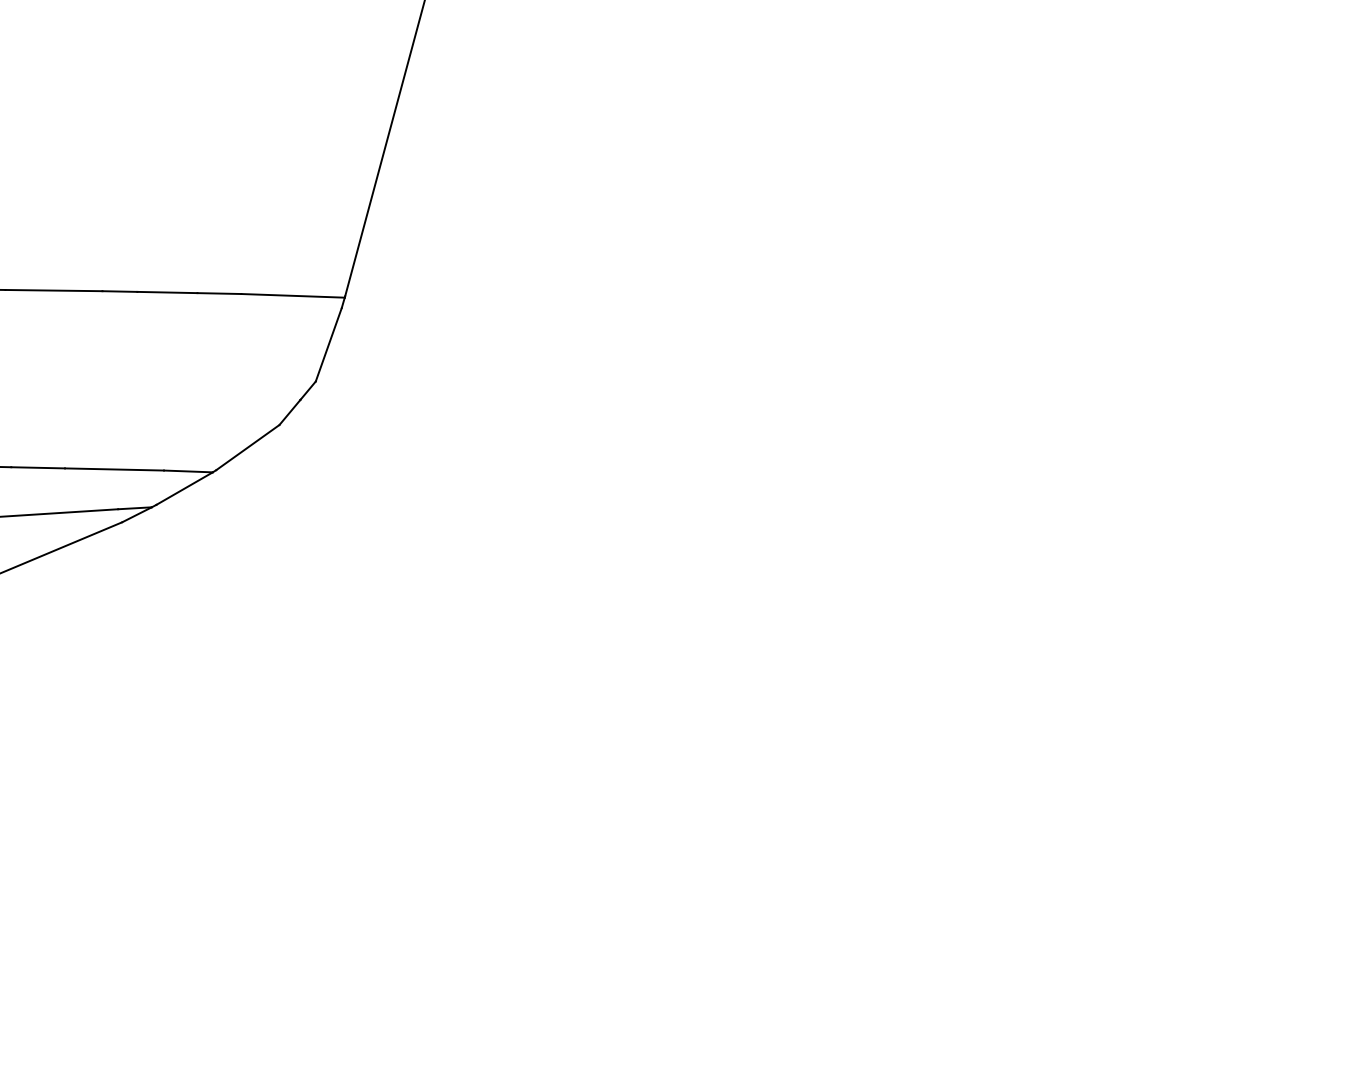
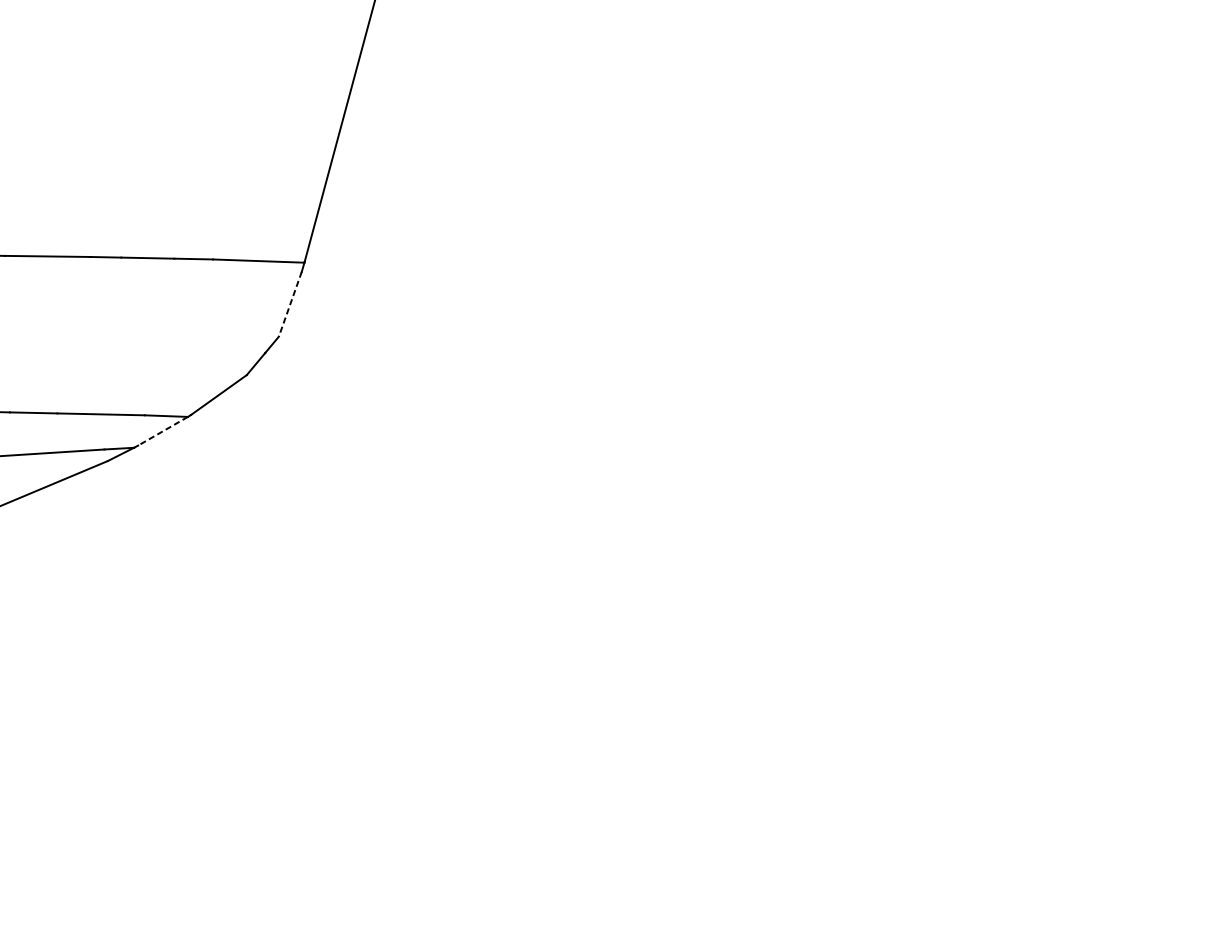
line: (328, 344) -> (290, 304), solid -> dashed
line: (184, 488) -> (162, 431), solid -> dashed

